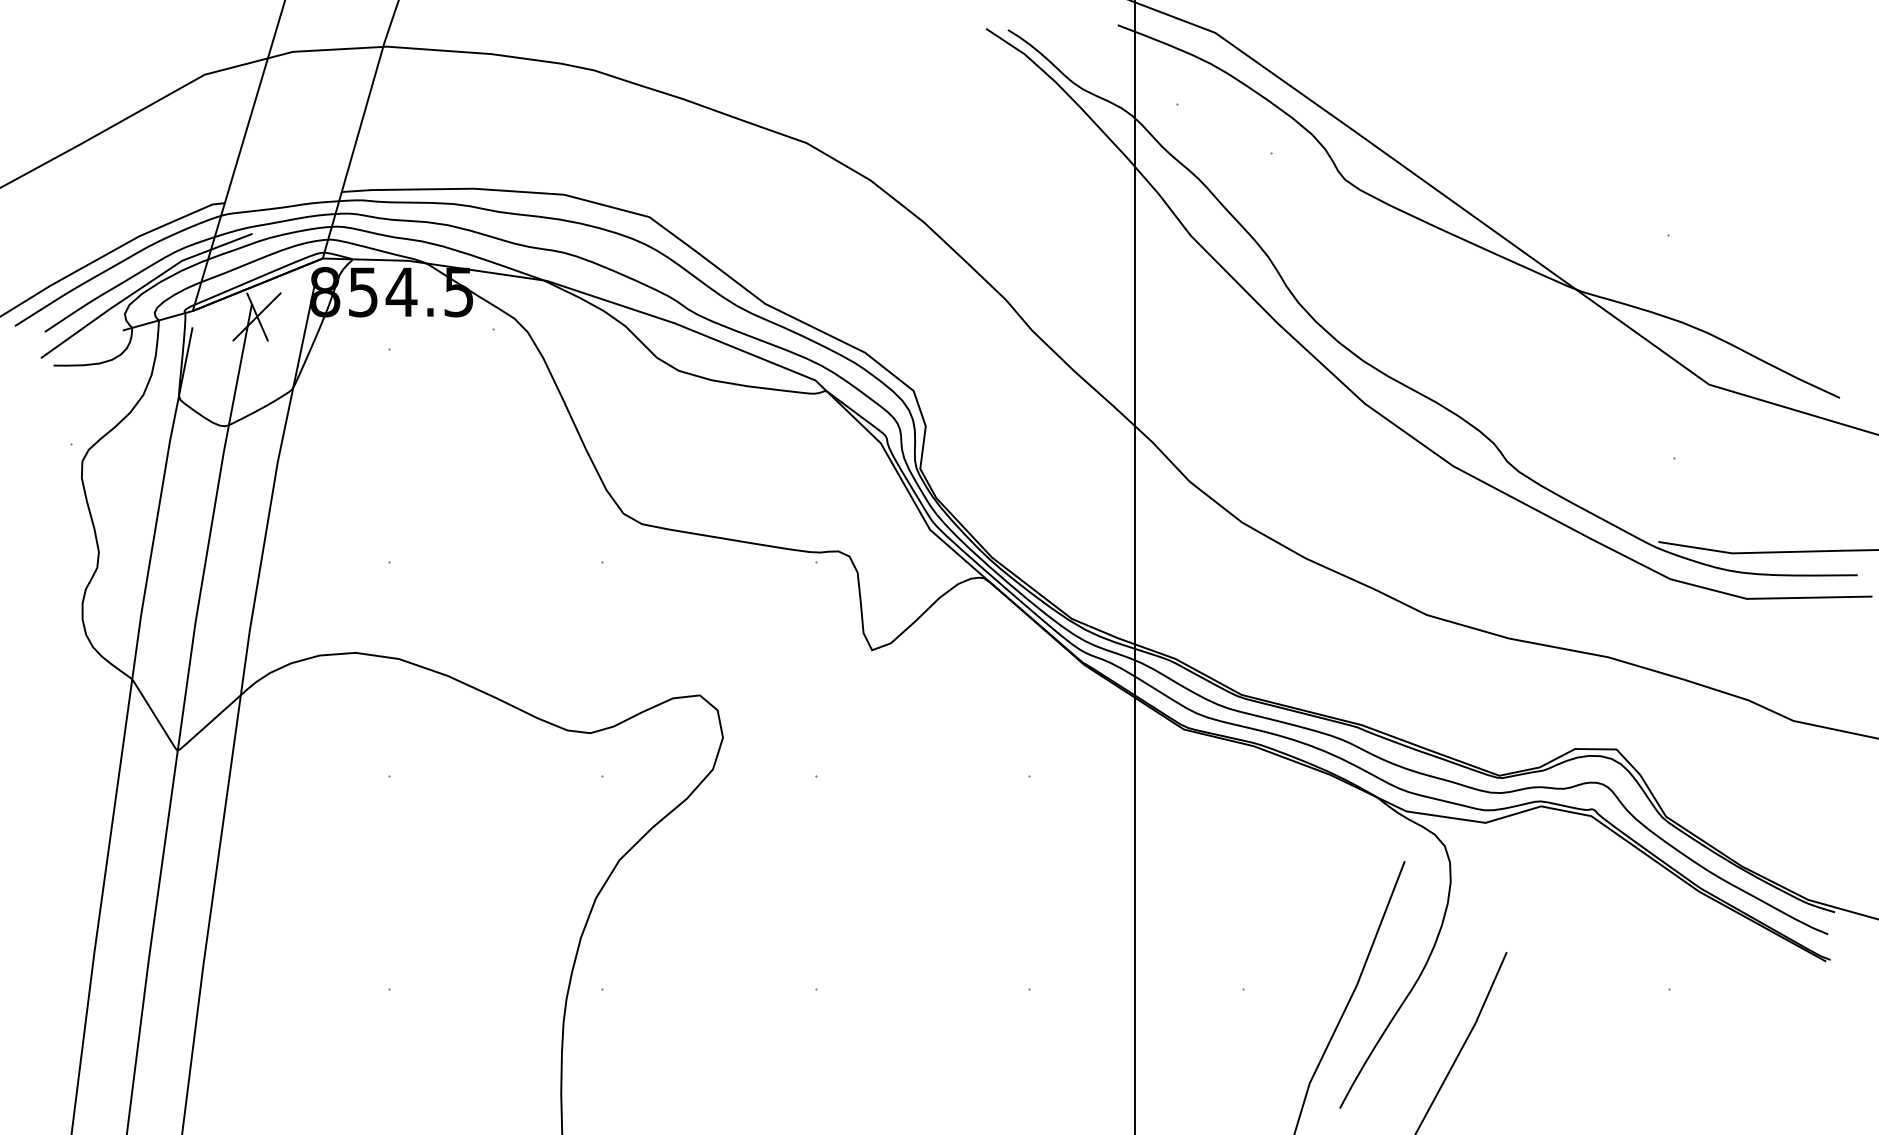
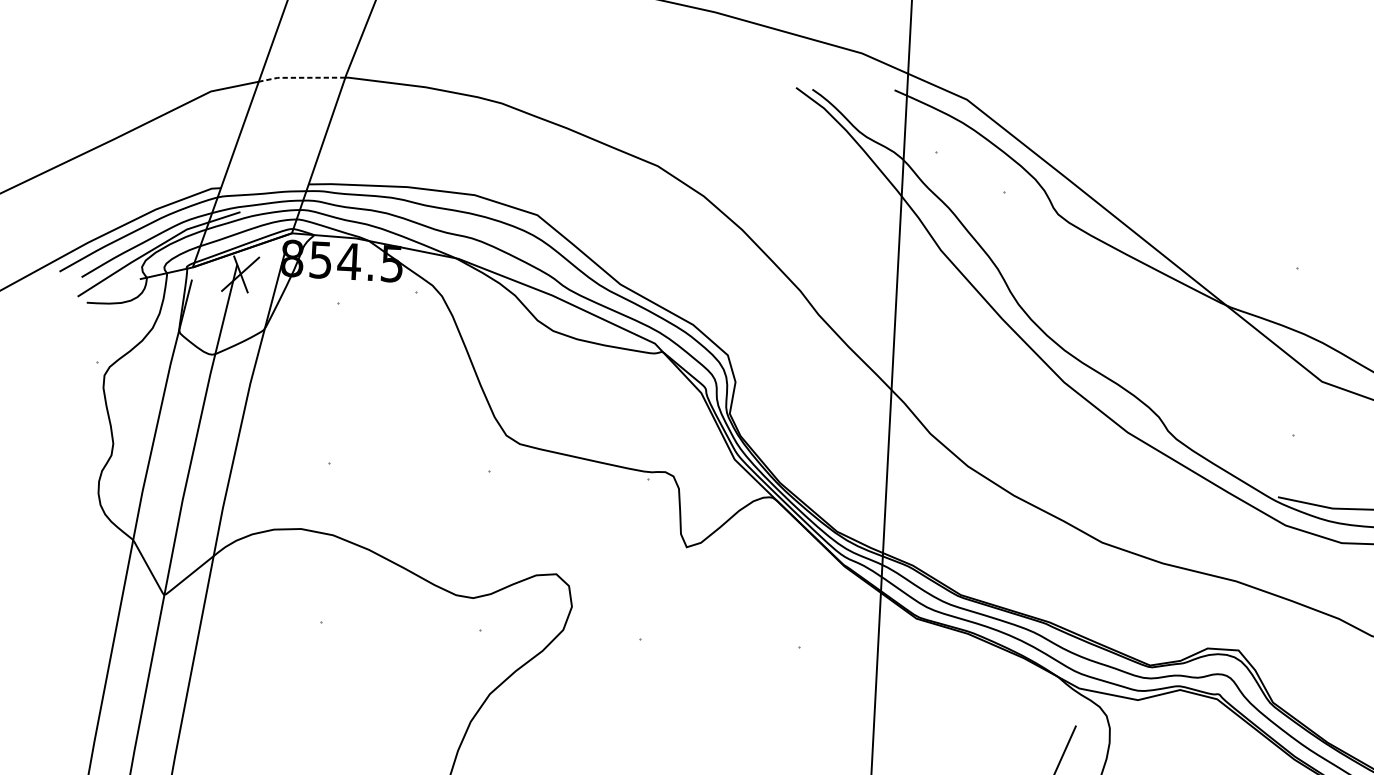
line: (324, 50) -> (301, 78), solid -> dashed

